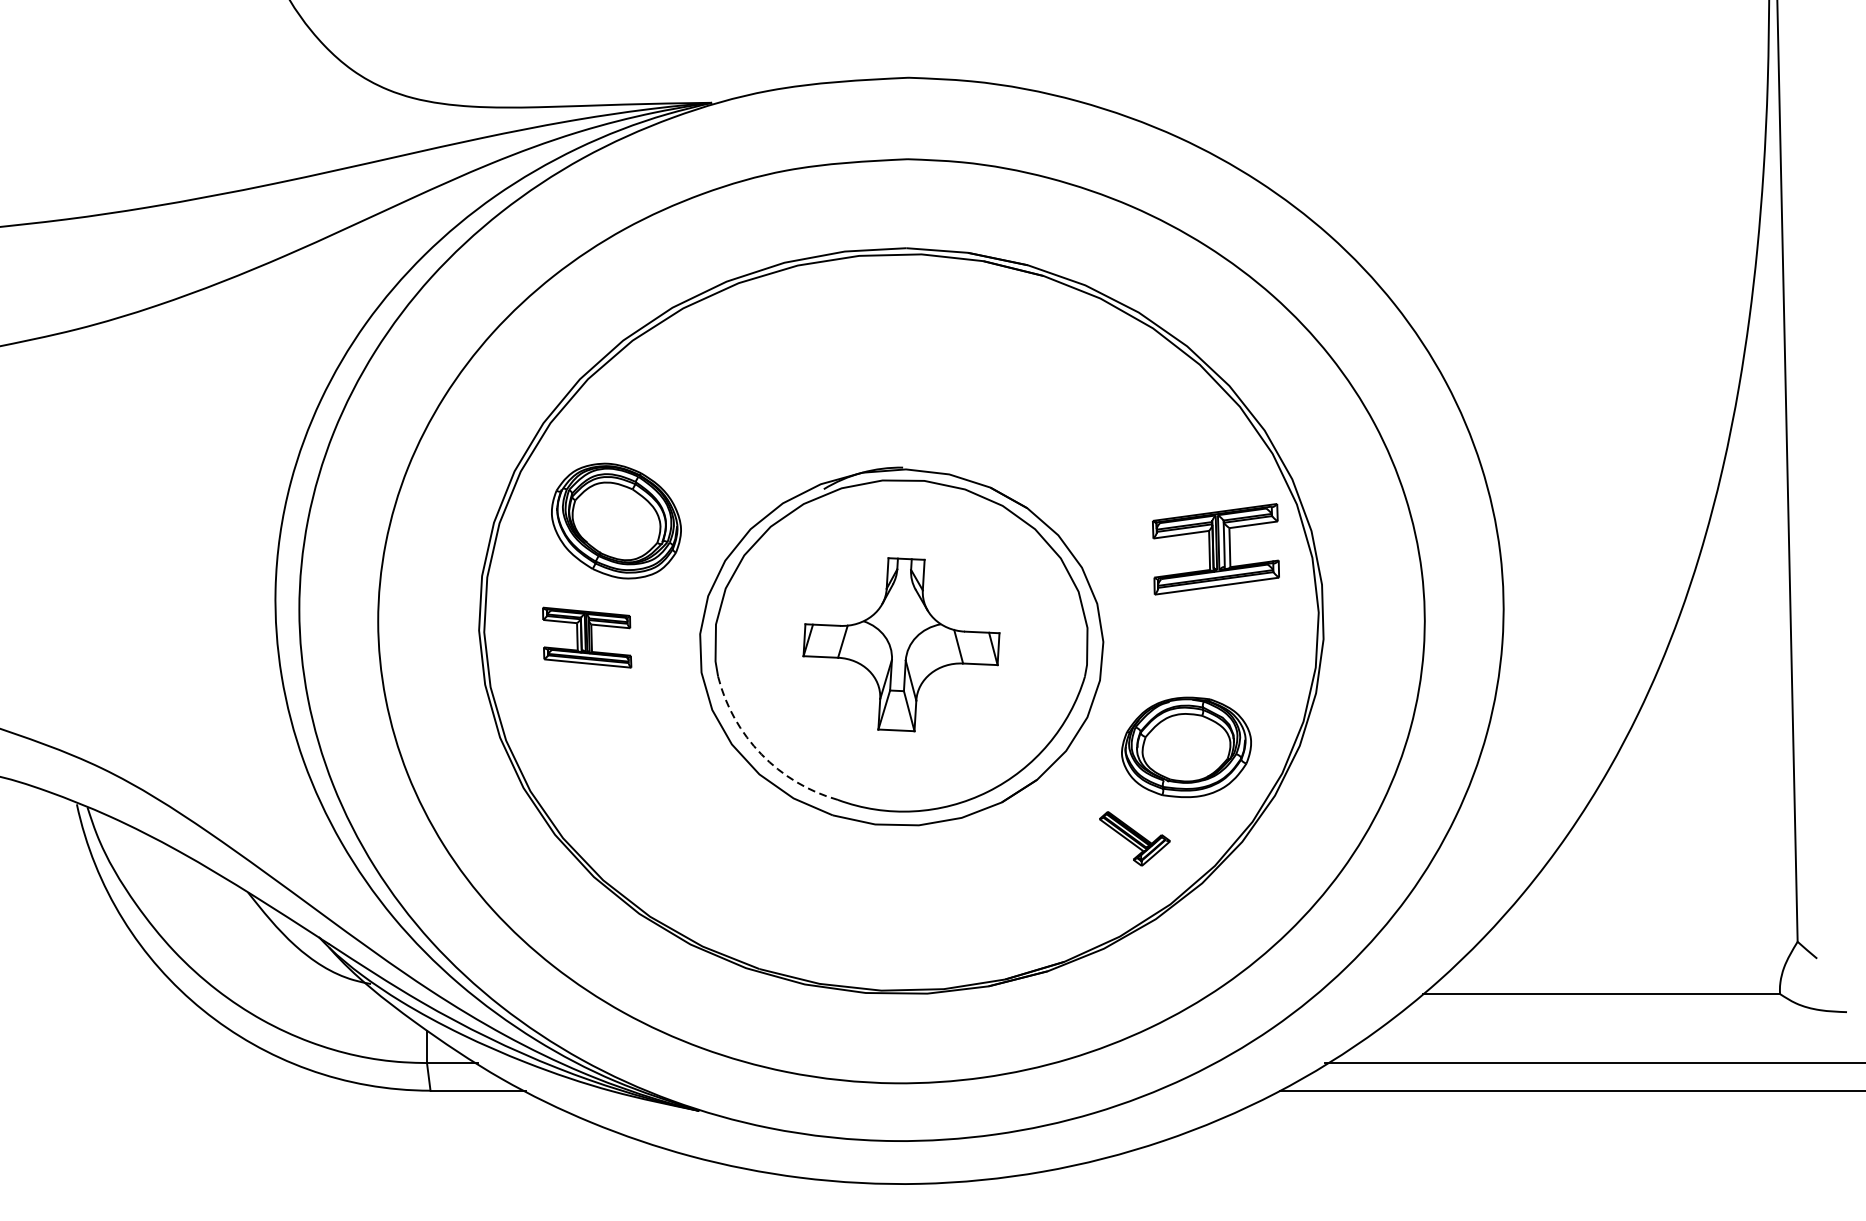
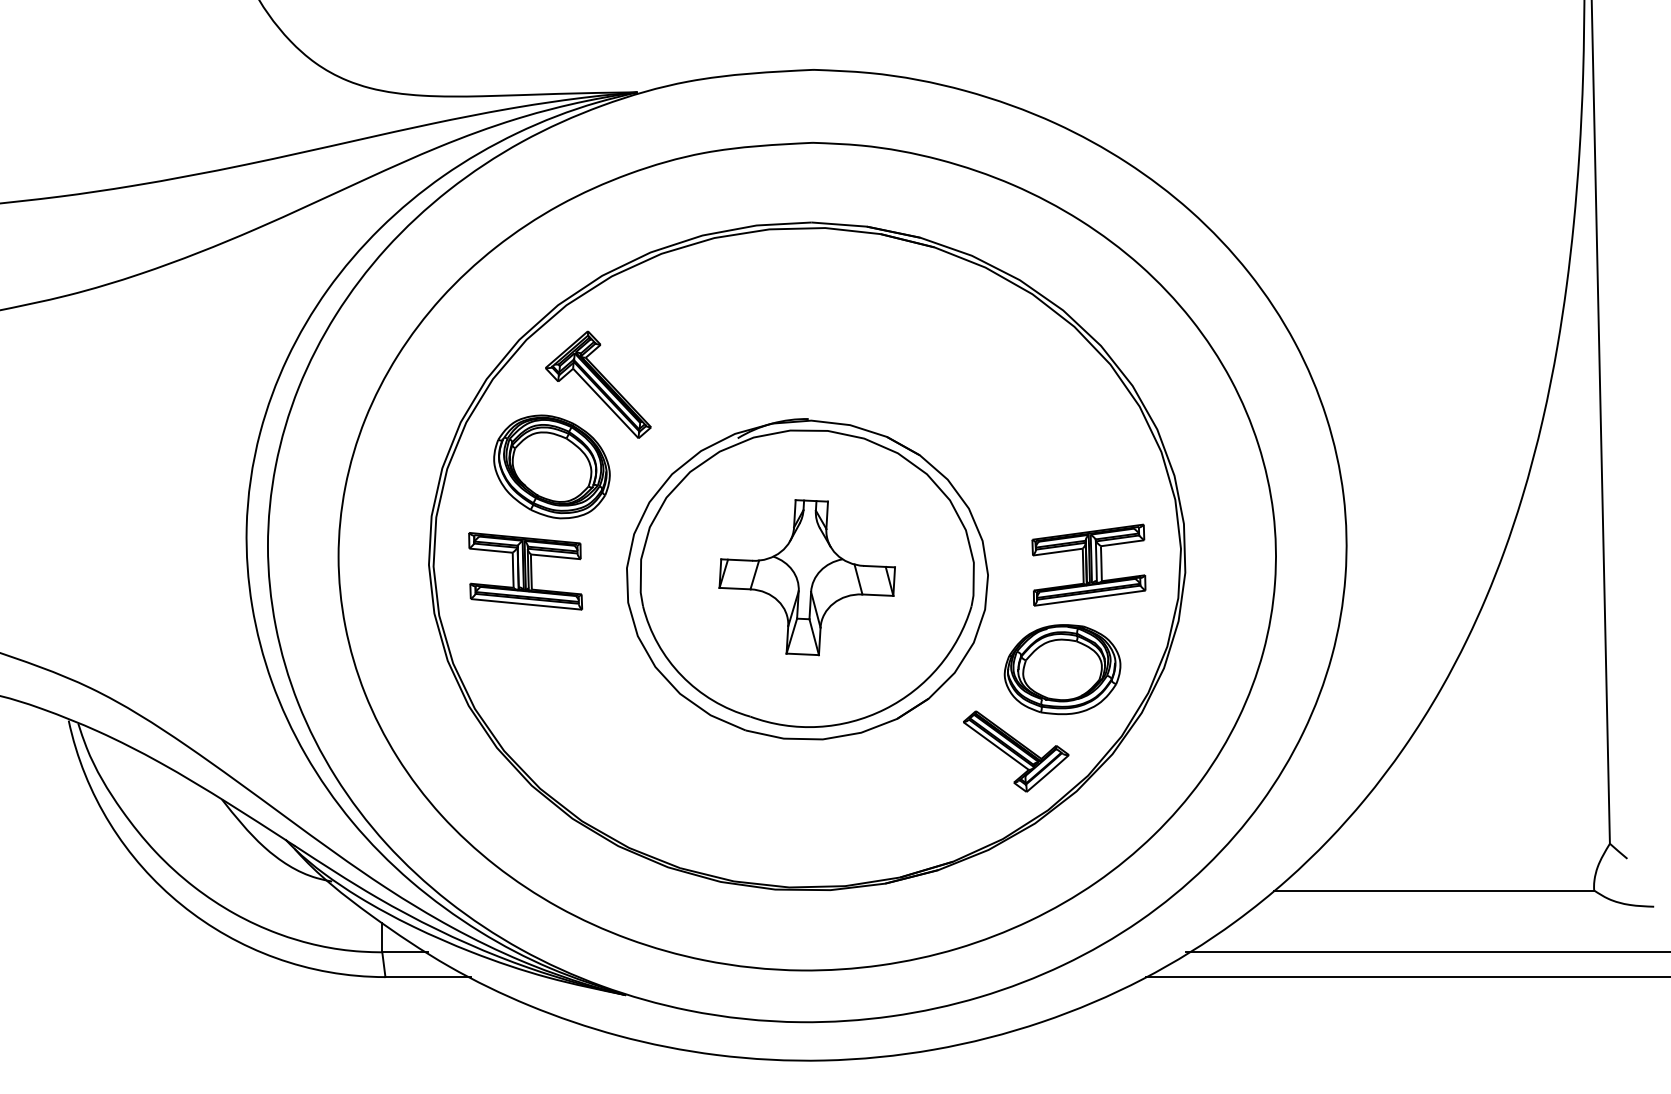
part: (668, 429) -> (598, 384), added
part: (1215, 548) -> (1088, 564), moved
part: (586, 637) -> (525, 571), size x1.43
arc: (761, 753) -> (681, 675), dashed -> solid
part: (1135, 838) -> (1016, 751), size x1.67

